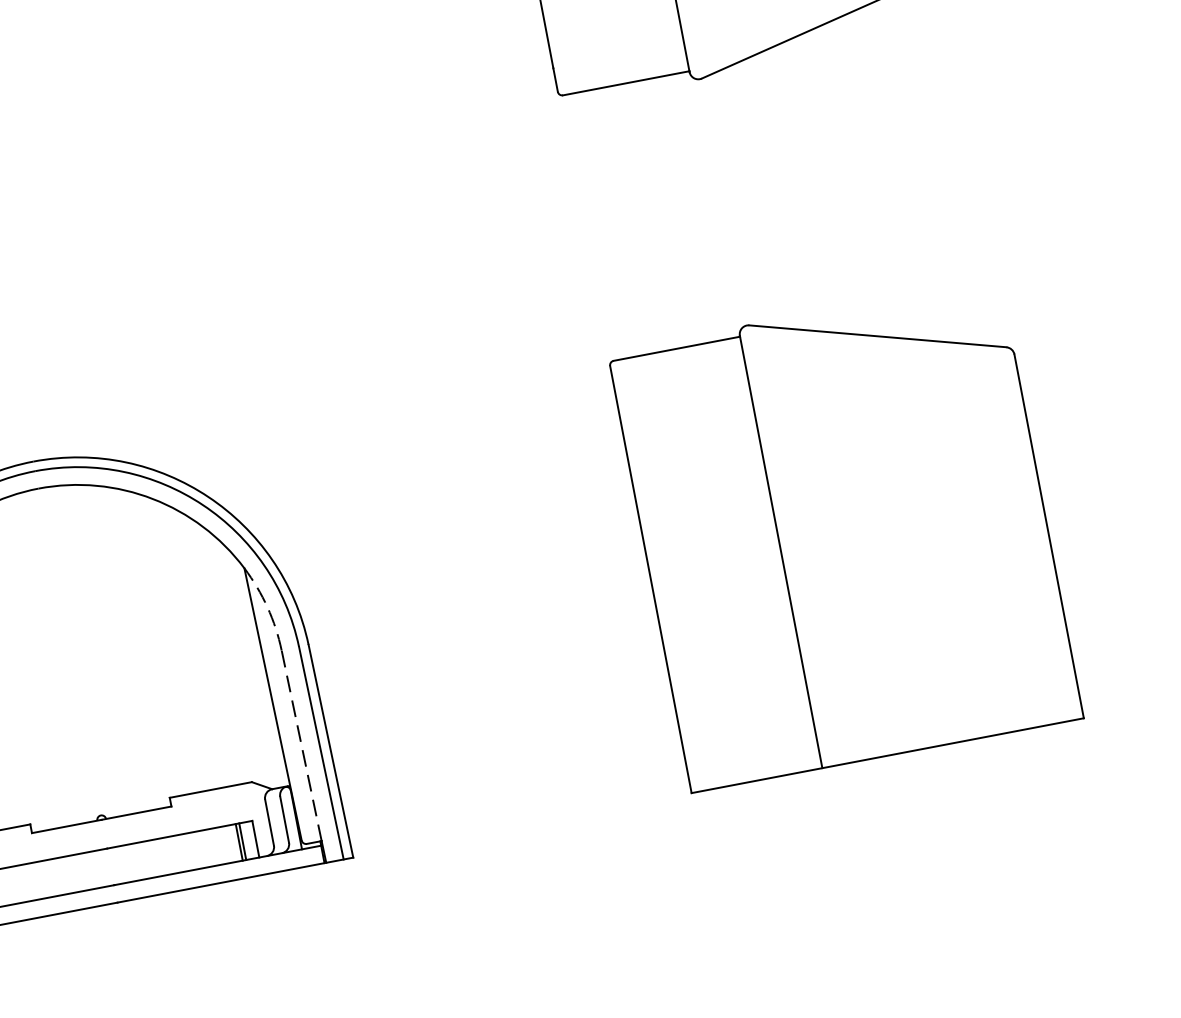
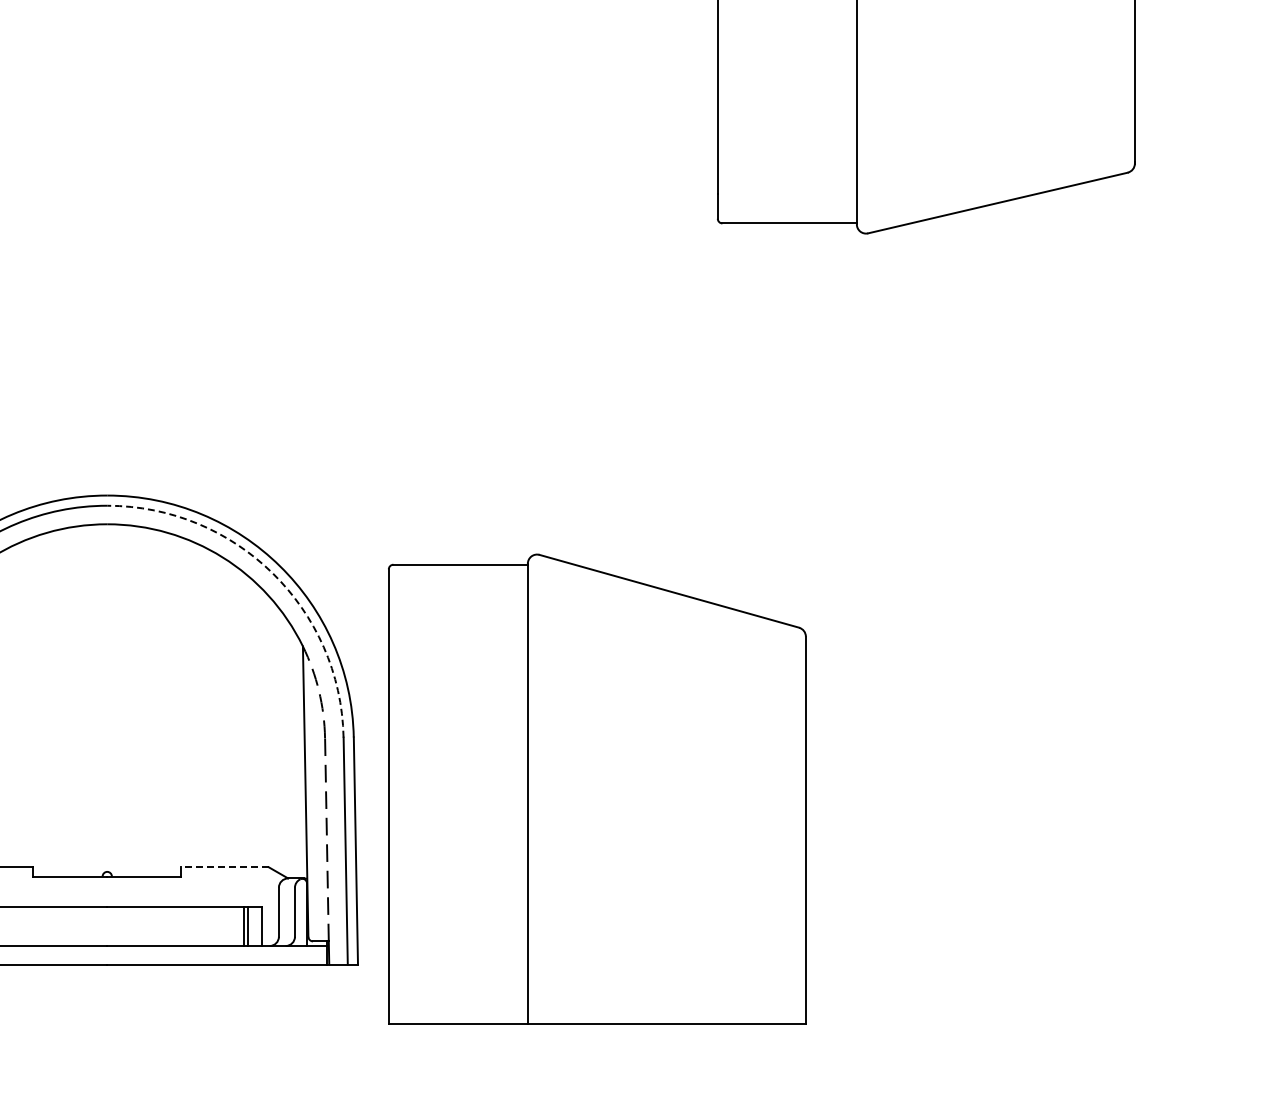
arc: (202, 505) -> (272, 573), solid -> dashed
part: (845, 534) -> (597, 788), moved
line: (211, 790) -> (225, 867), solid -> dashed

